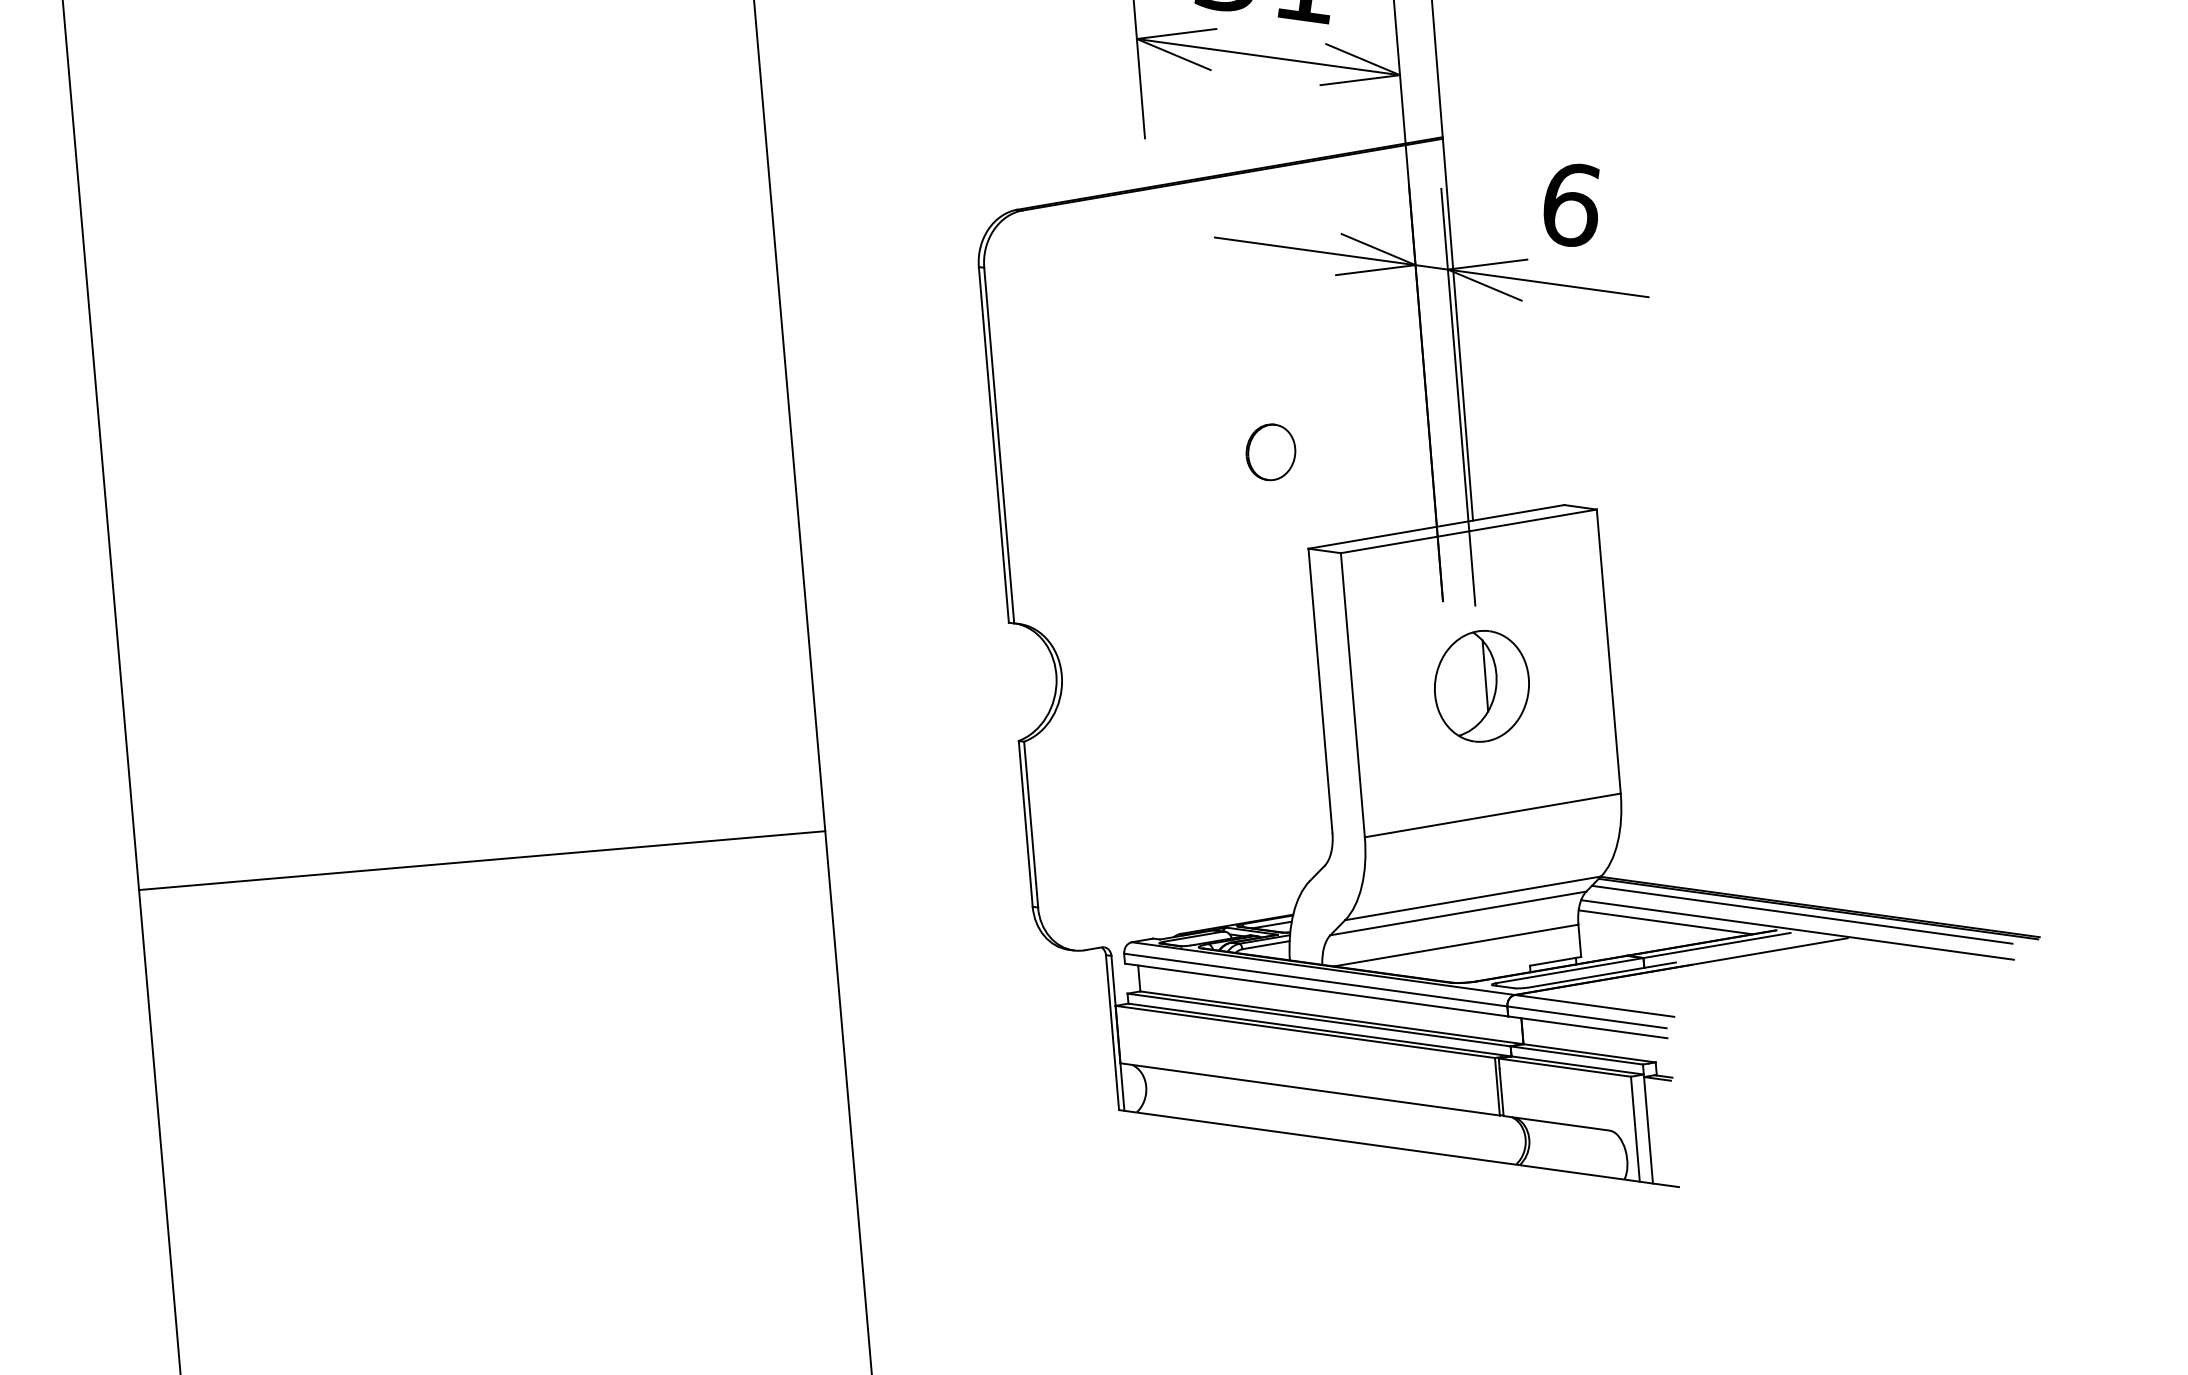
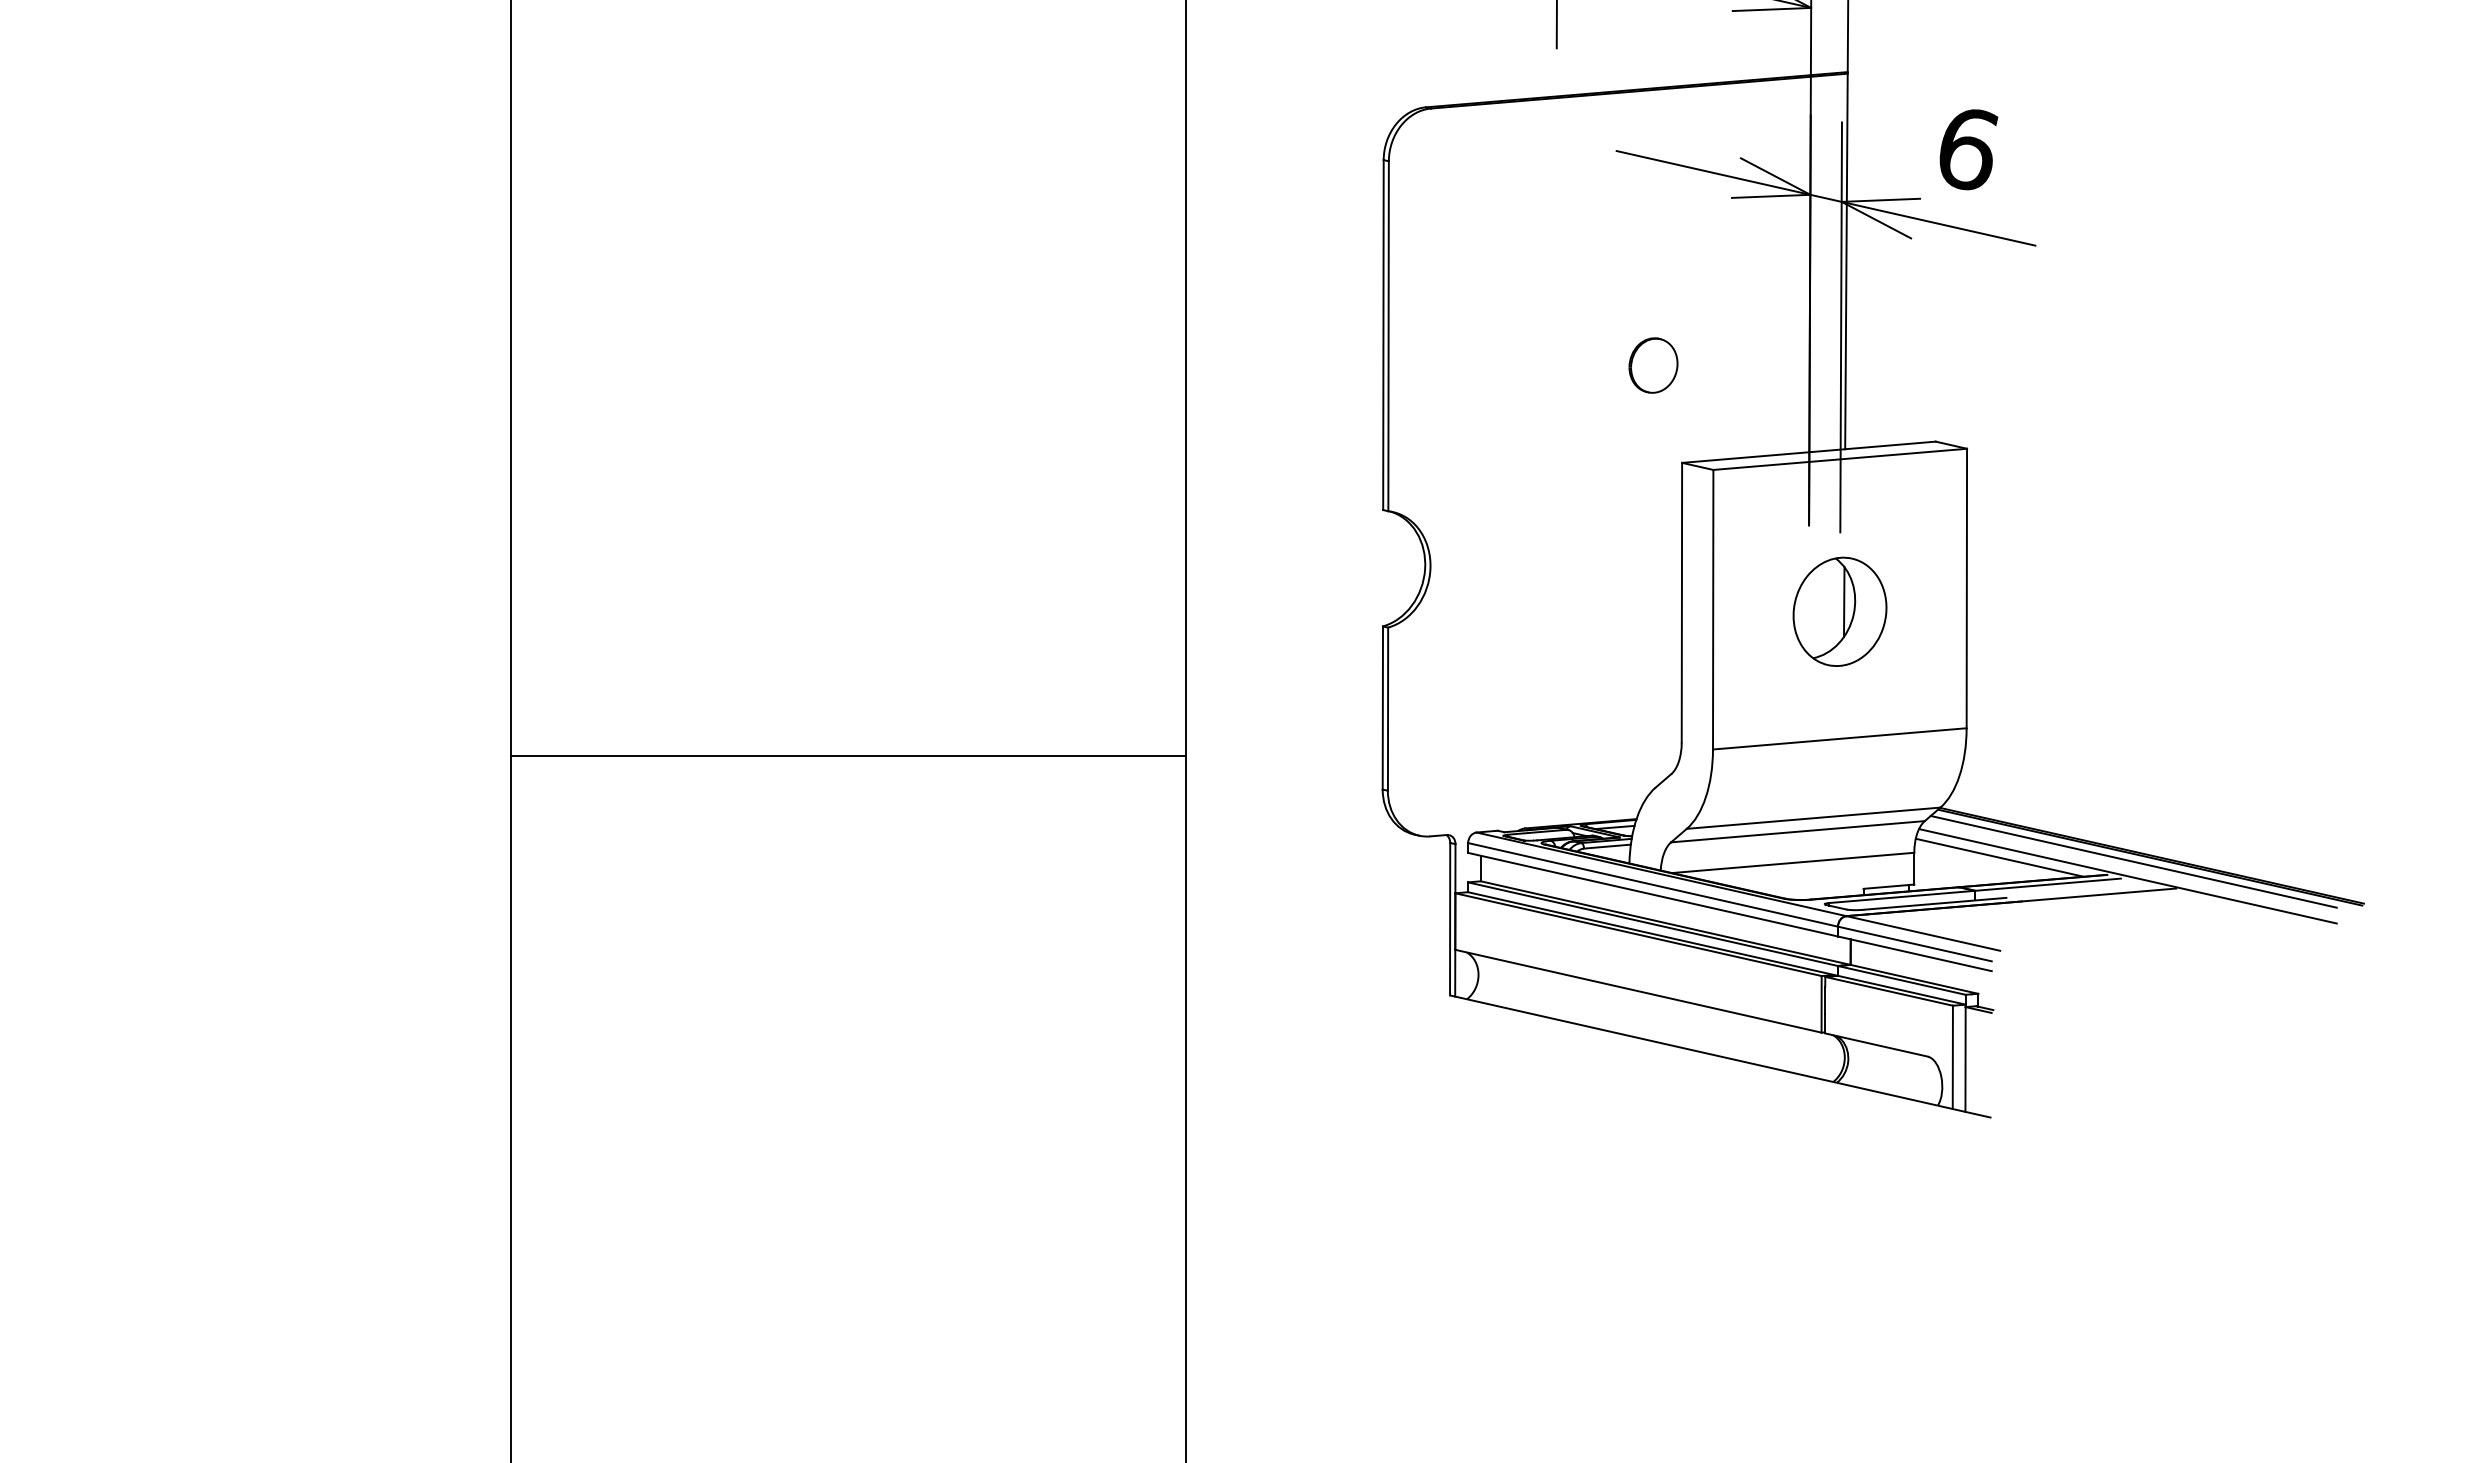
line: (481, 860) -> (848, 756), moved

